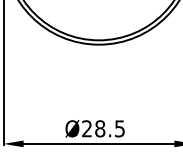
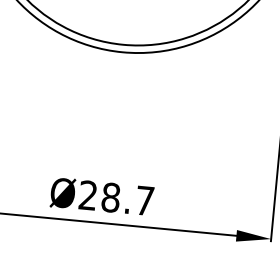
text: (119, 128) -> (144, 200), Ø28.5 -> Ø28.7

